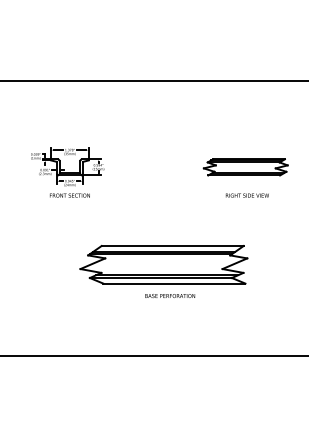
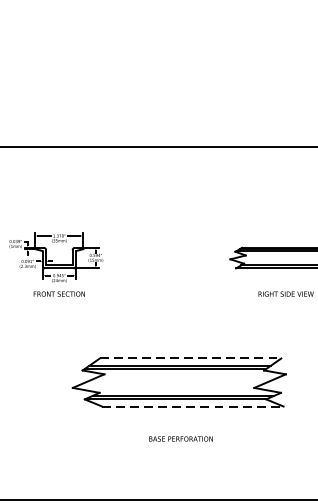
line: (173, 245) -> (191, 357), solid -> dashed
line: (174, 283) -> (192, 406), solid -> dashed
text: (170, 295) -> (181, 438), moved

